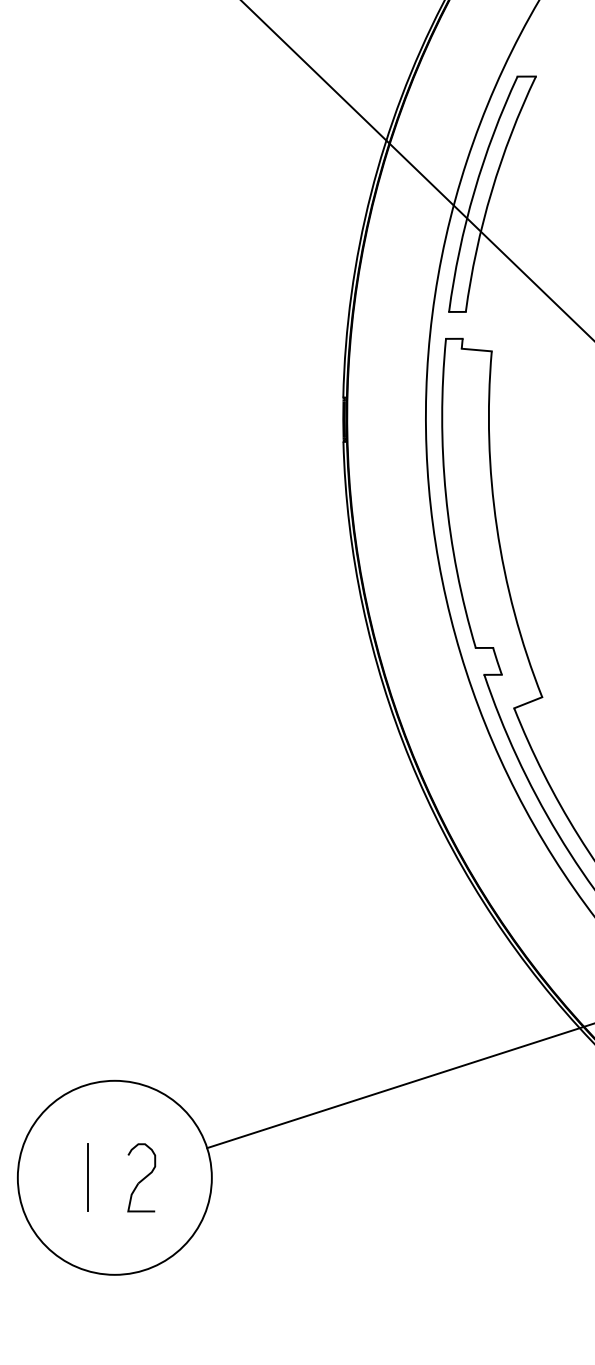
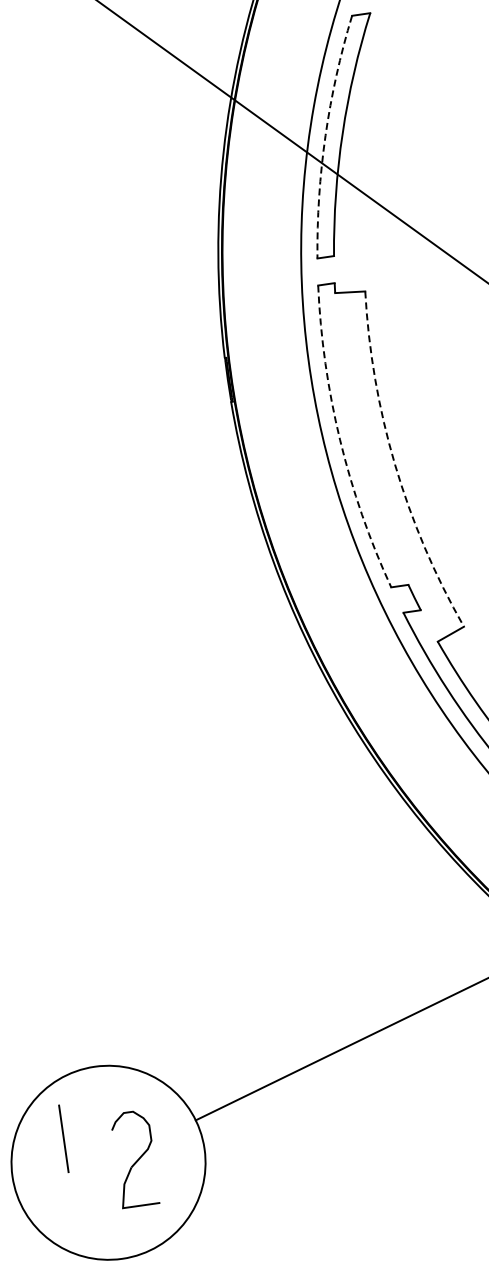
arc: (474, 191) -> (325, 135), solid -> dashed
arc: (445, 494) -> (339, 439), solid -> dashed
arc: (496, 527) -> (394, 465), solid -> dashed
line: (87, 1177) -> (63, 1138), moved
part: (141, 1177) -> (134, 1158), size x1.4

